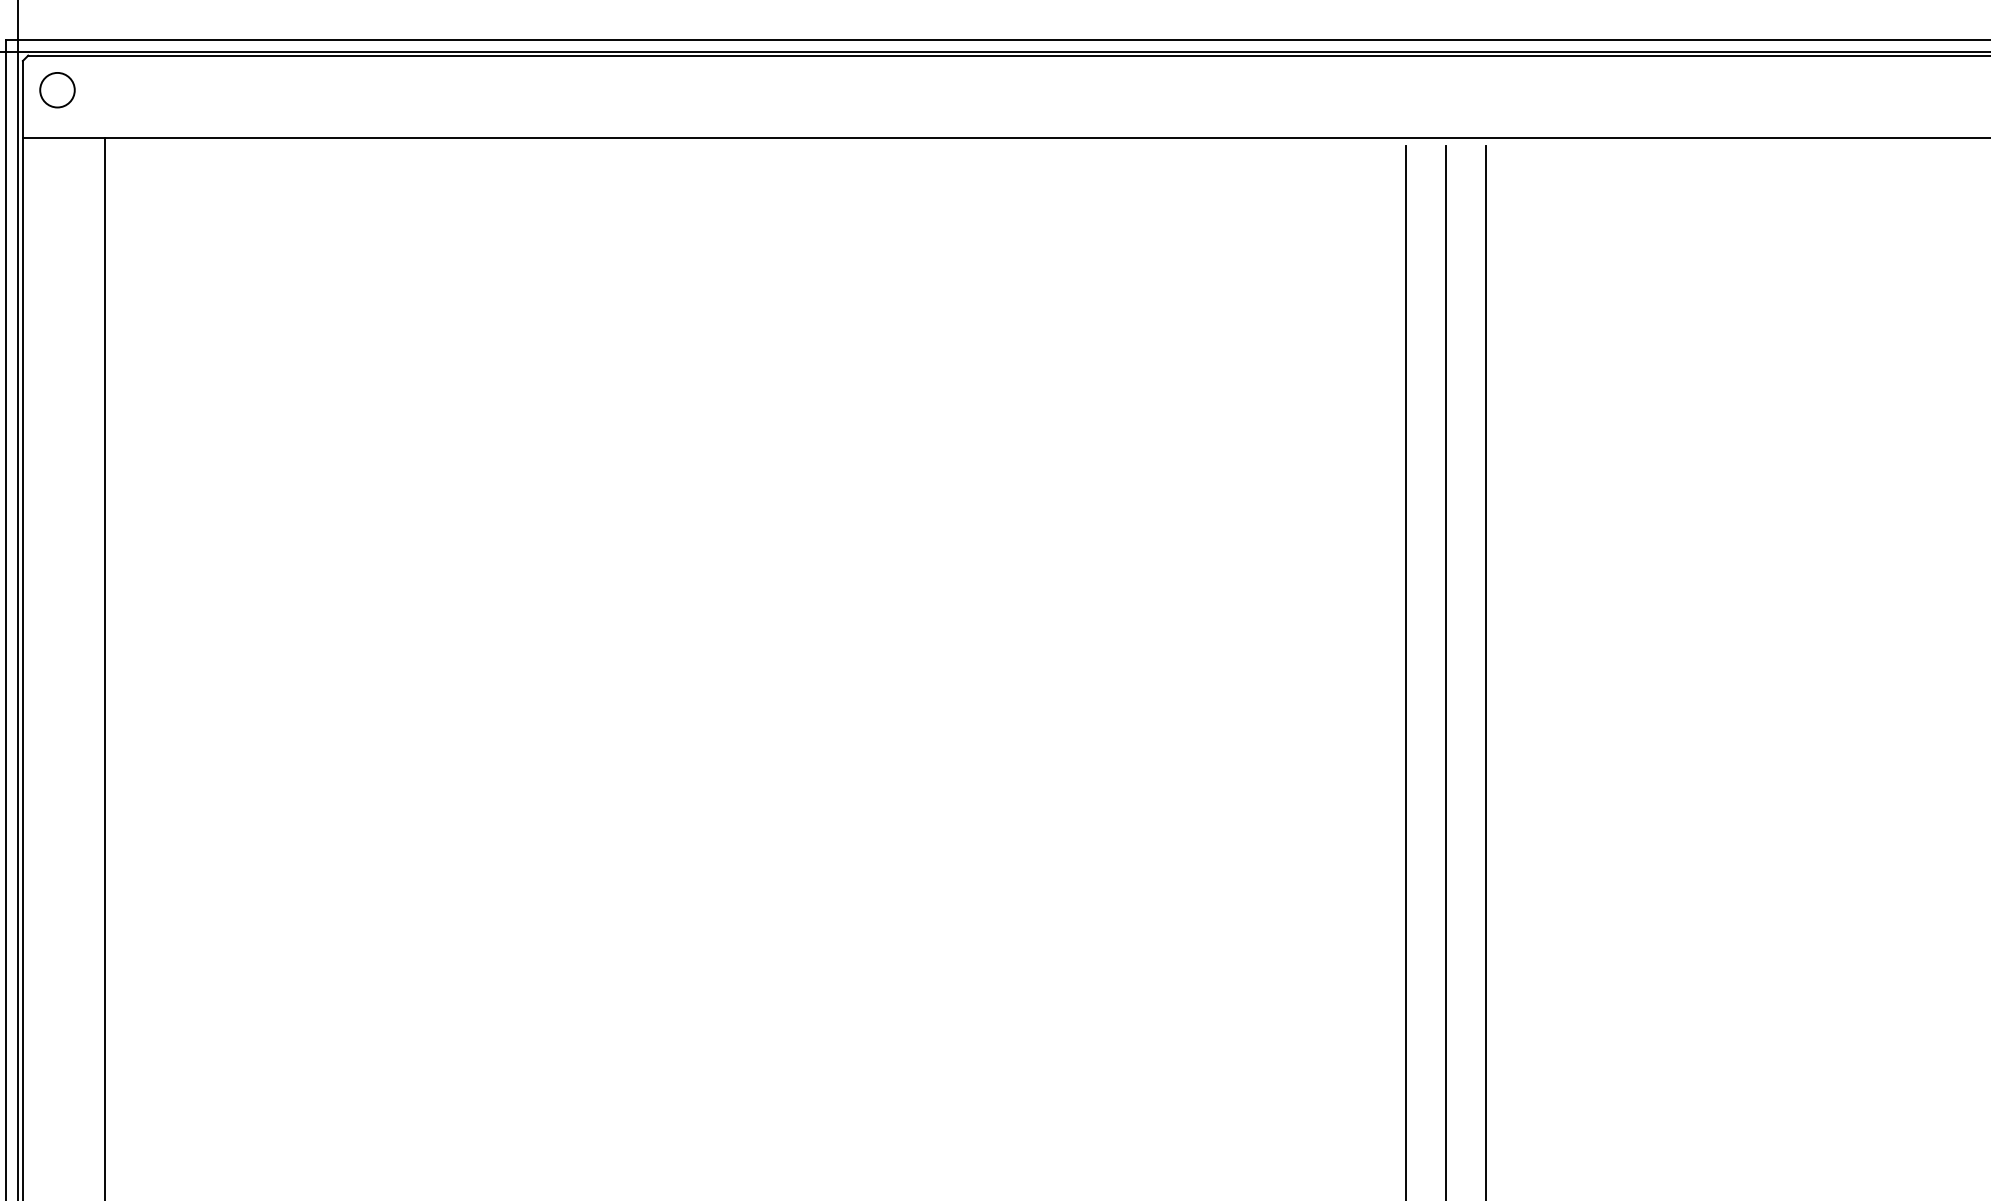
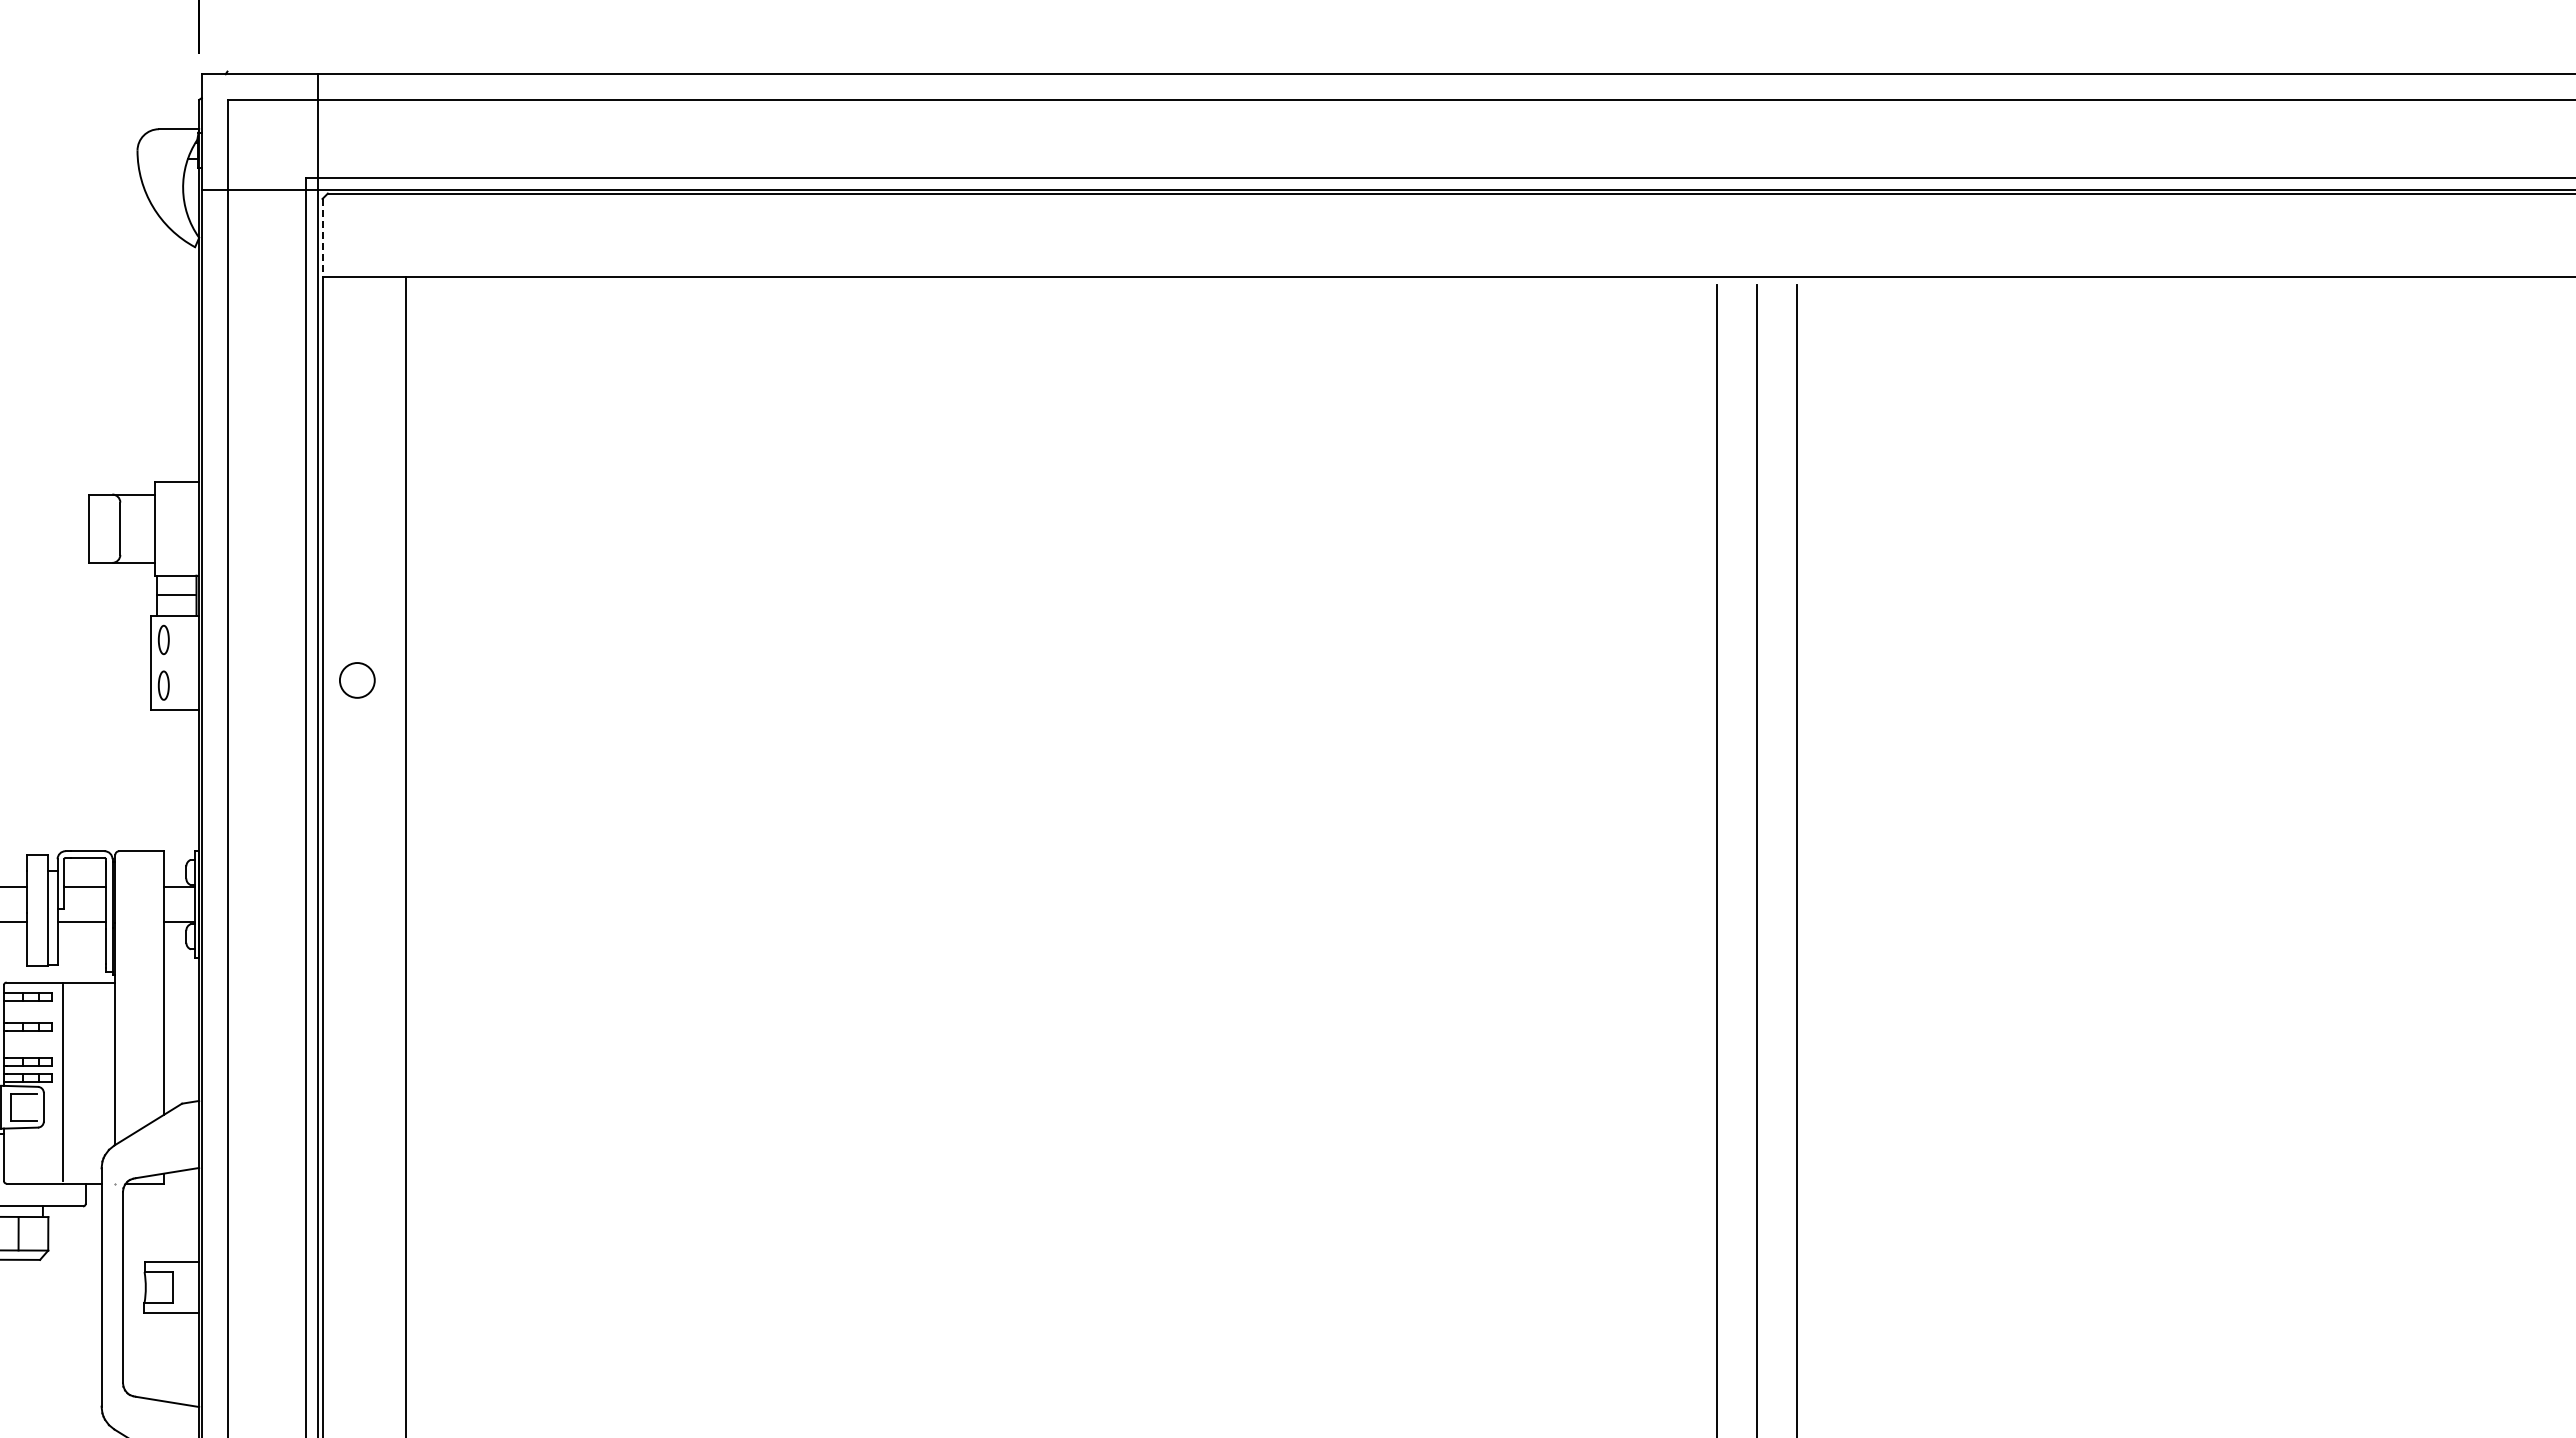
circle: (57, 90) -> (357, 680), moved
line: (22, 99) -> (322, 237), solid -> dashed

